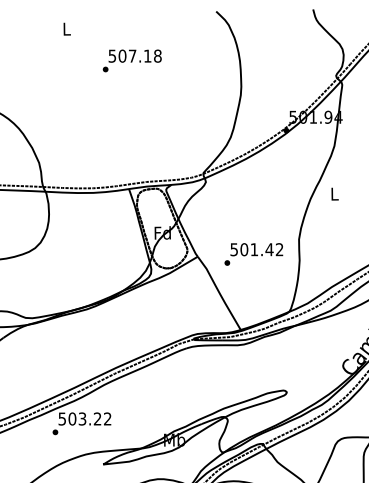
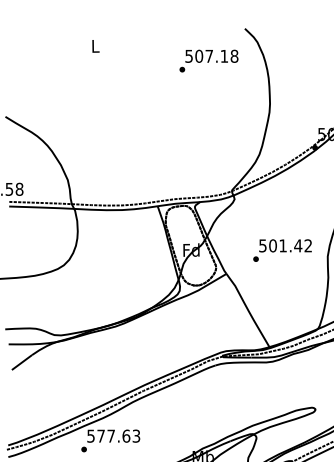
text: (131, 60) -> (208, 60), moved
text: (253, 254) -> (282, 250), moved
text: (89, 418) -> (118, 435), 503.22 -> 577.63

